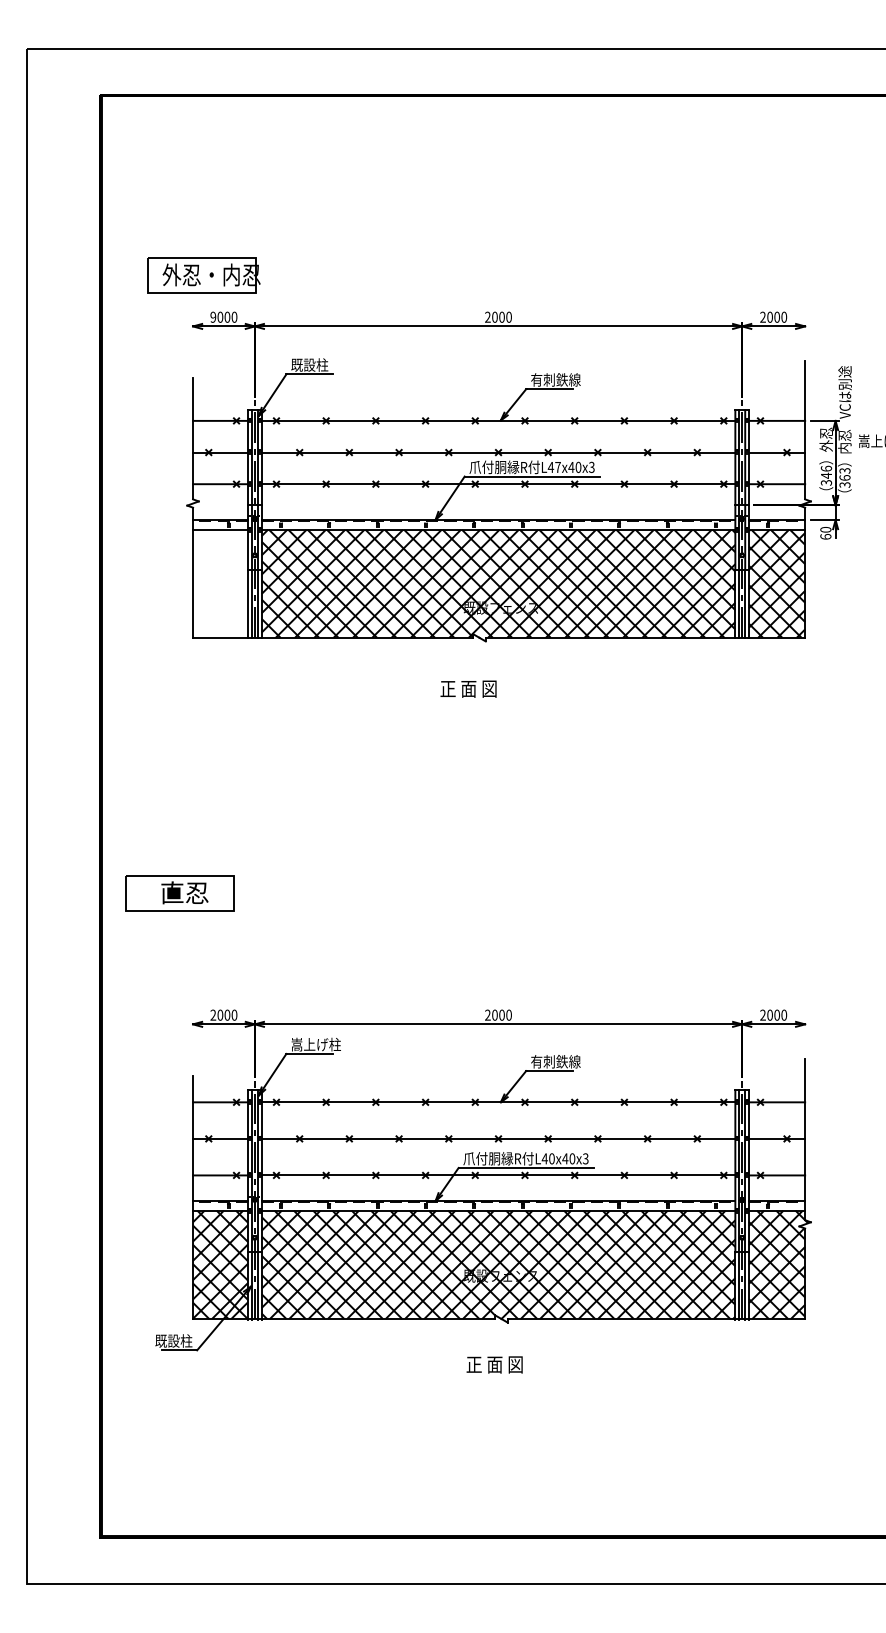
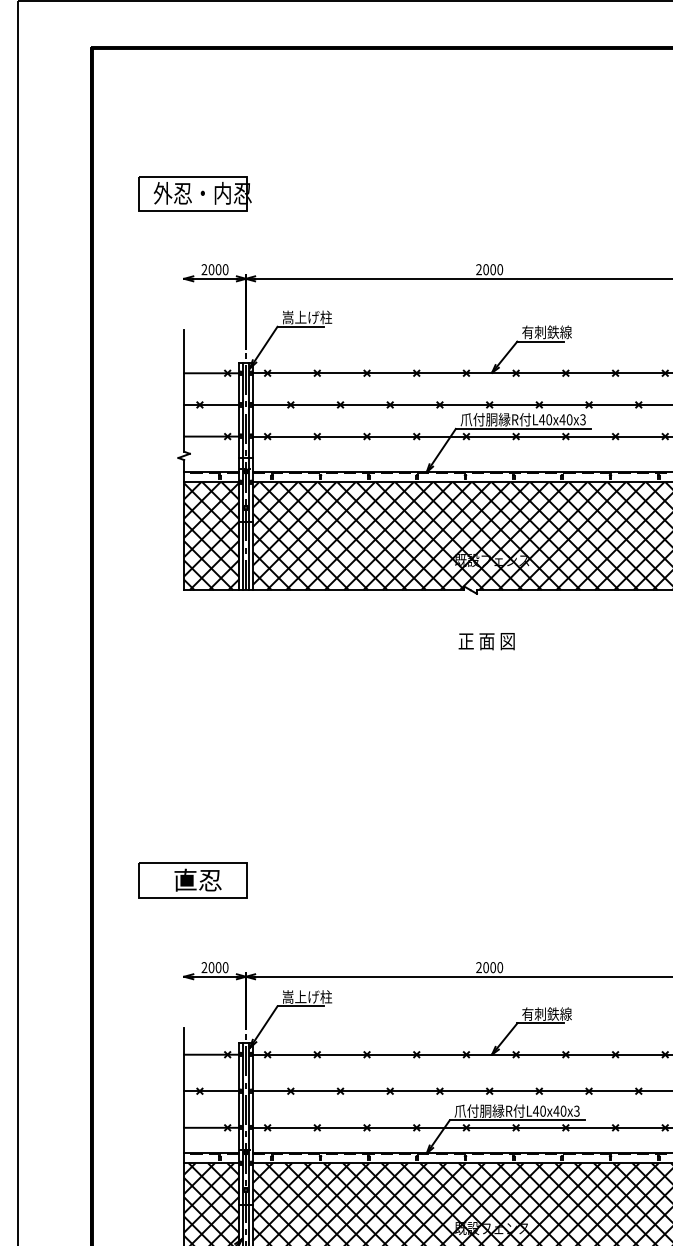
part: (203, 275) -> (194, 193), moved
text: (213, 317) -> (204, 269), 9000 -> 2000
text: (315, 364) -> (306, 316), 既設柱 -> 嵩上げ柱
text: (557, 466) -> (548, 418), L47x40x3 -> L40x40x3
hatch: (220, 583) -> (211, 535), added
text: (468, 688) -> (486, 640), moved
part: (179, 893) -> (192, 880), moved

